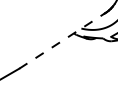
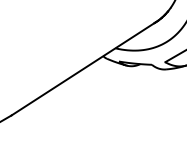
line: (62, 40) -> (83, 68), dashed -> solid

